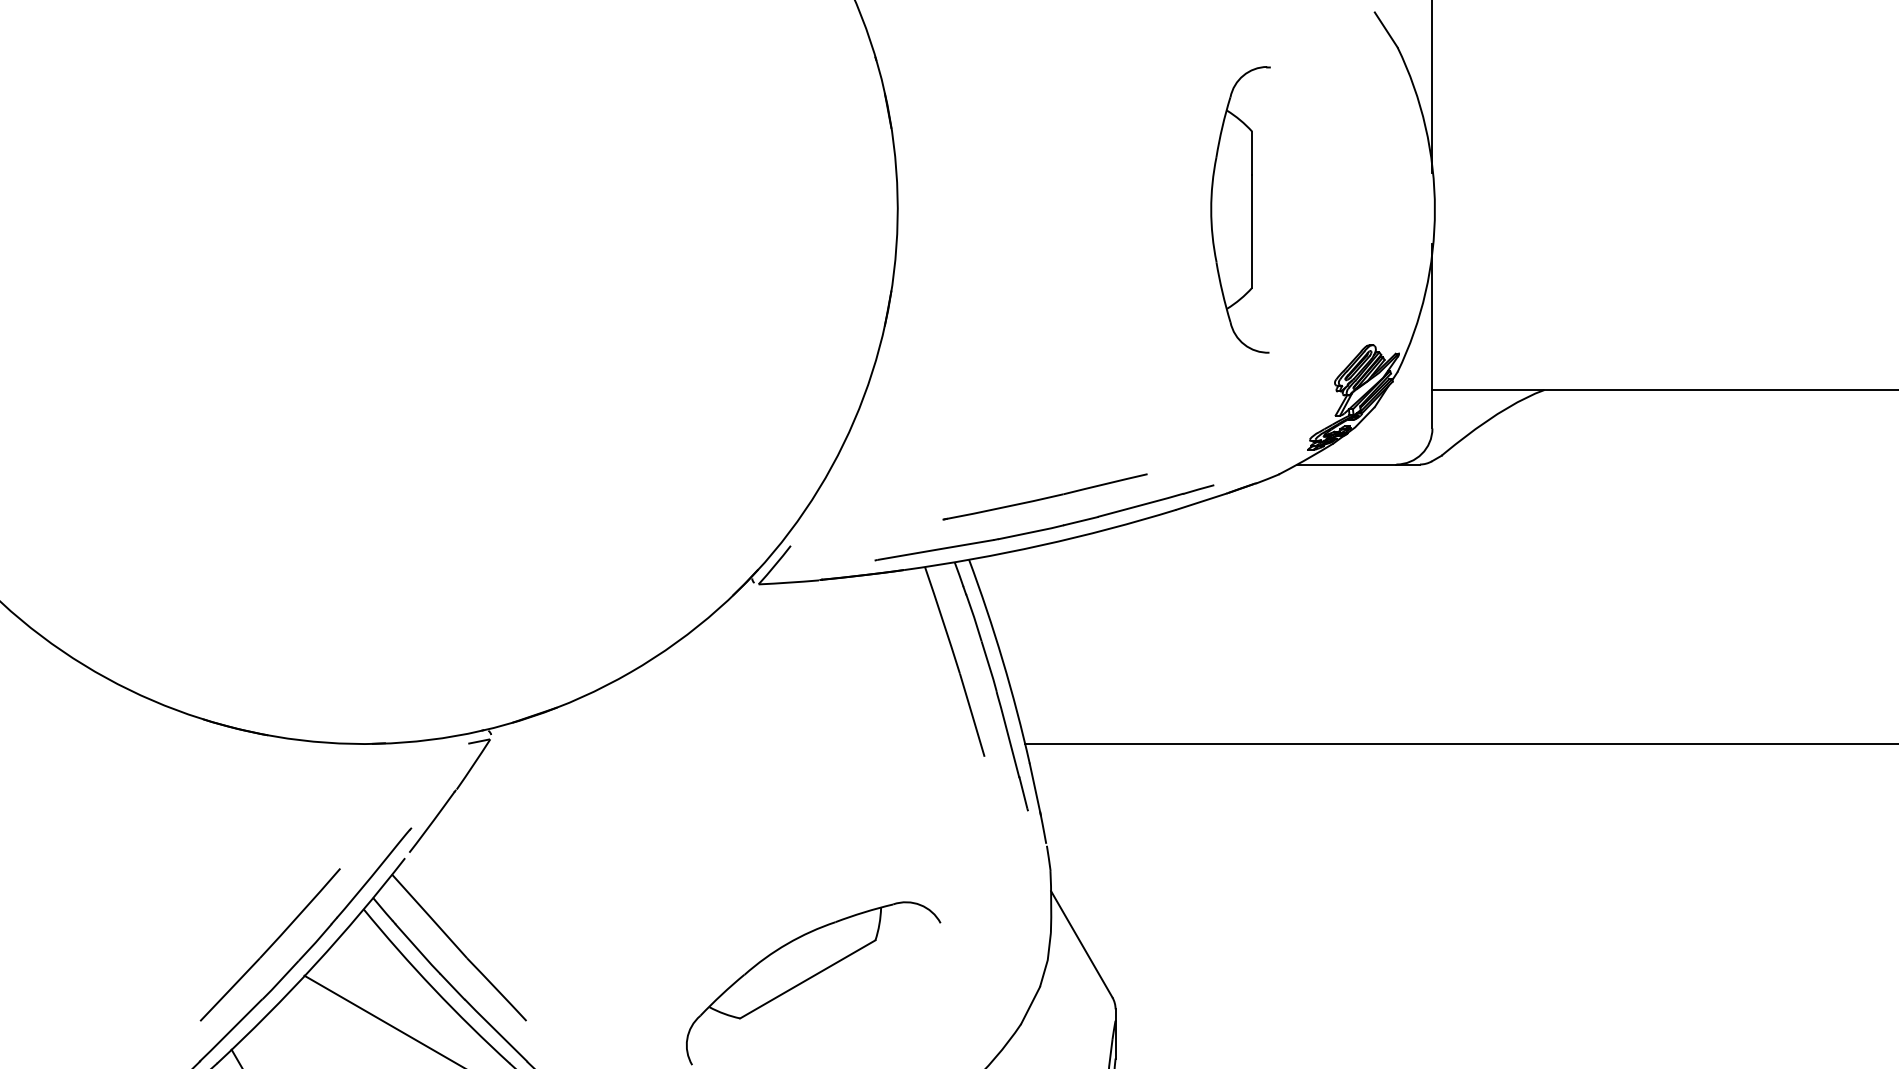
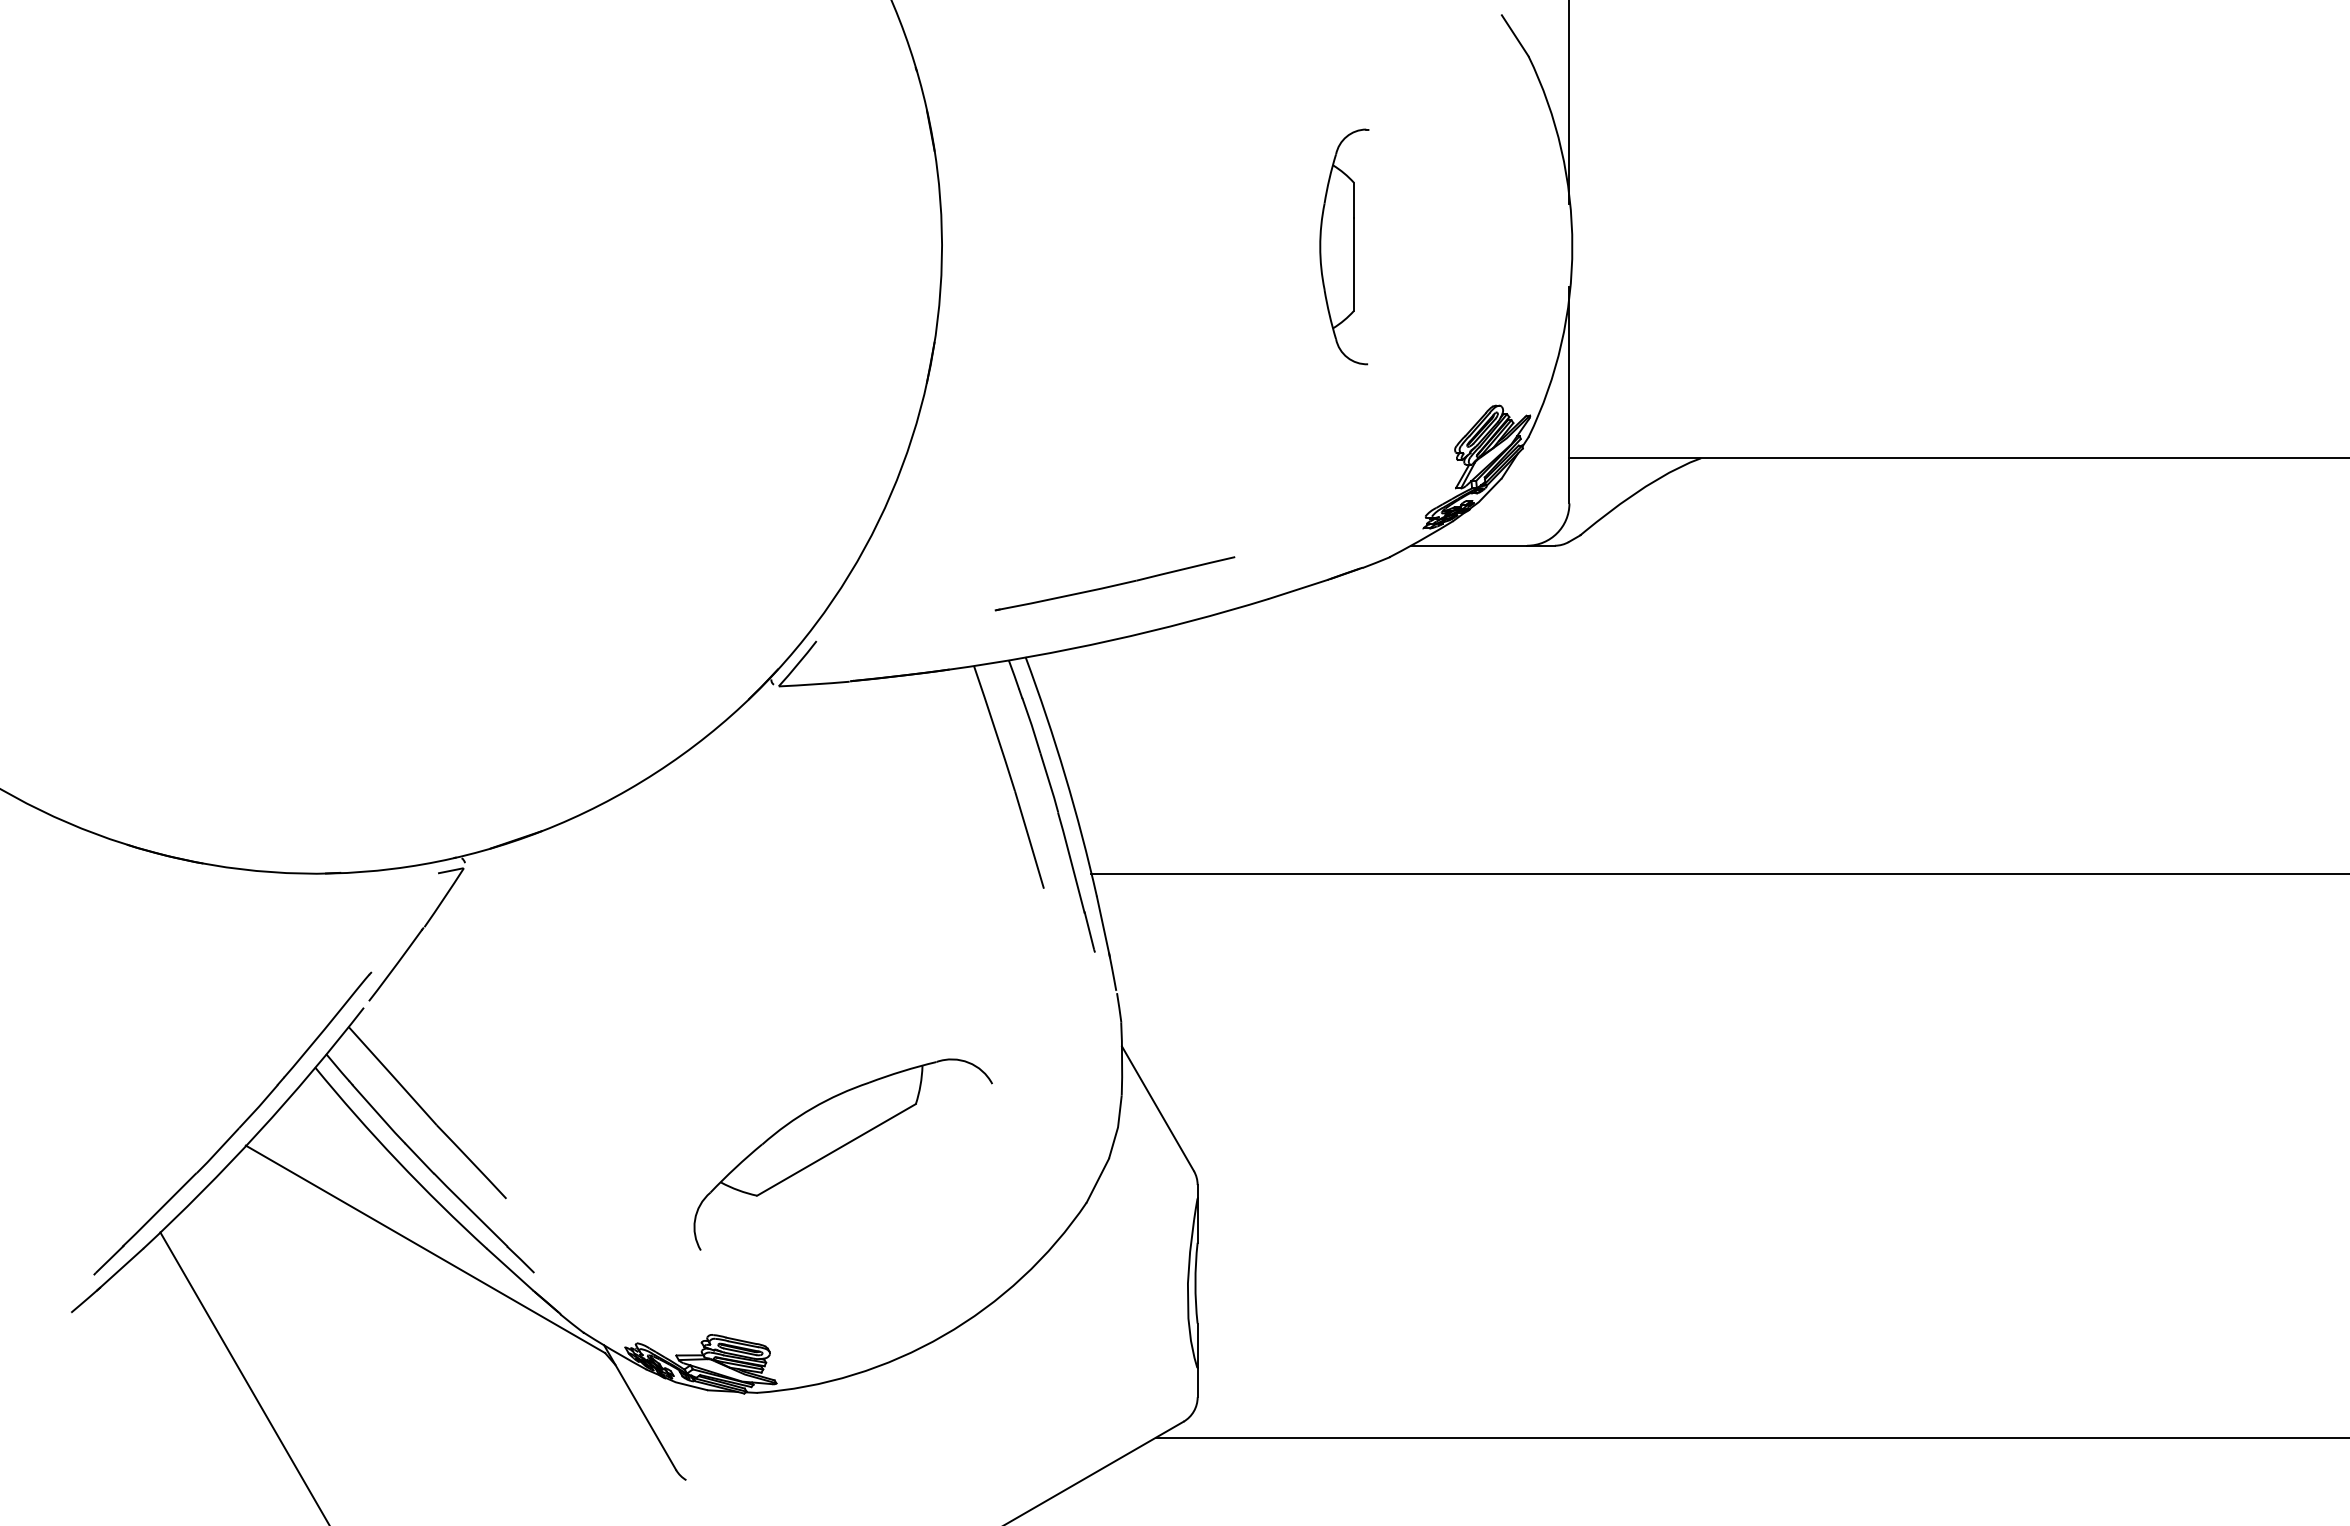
part: (1240, 209) -> (1344, 246), size x0.7
part: (1046, 528) -> (1116, 620), removed
part: (270, 944) -> (205, 1109), removed

